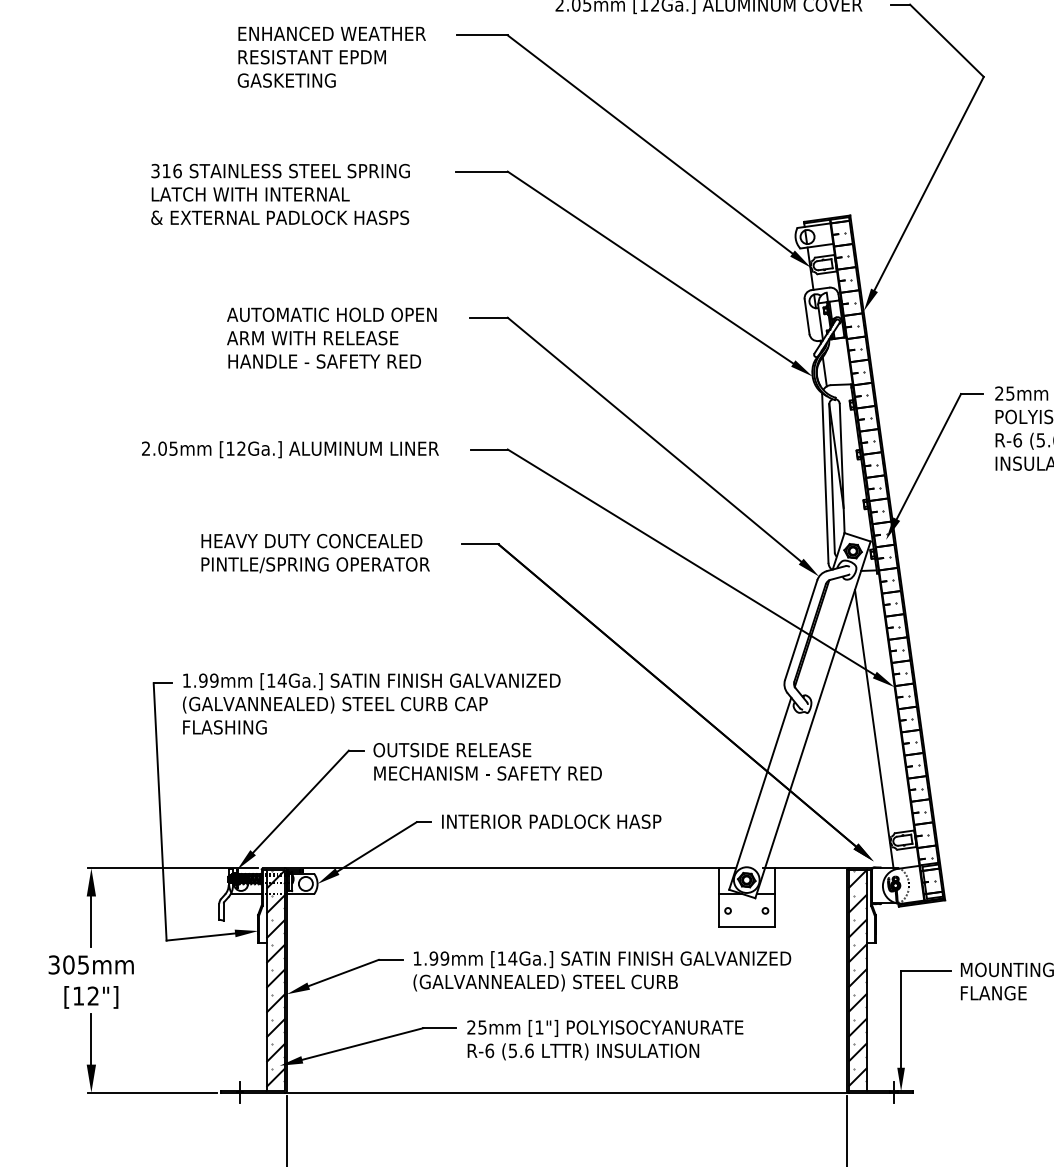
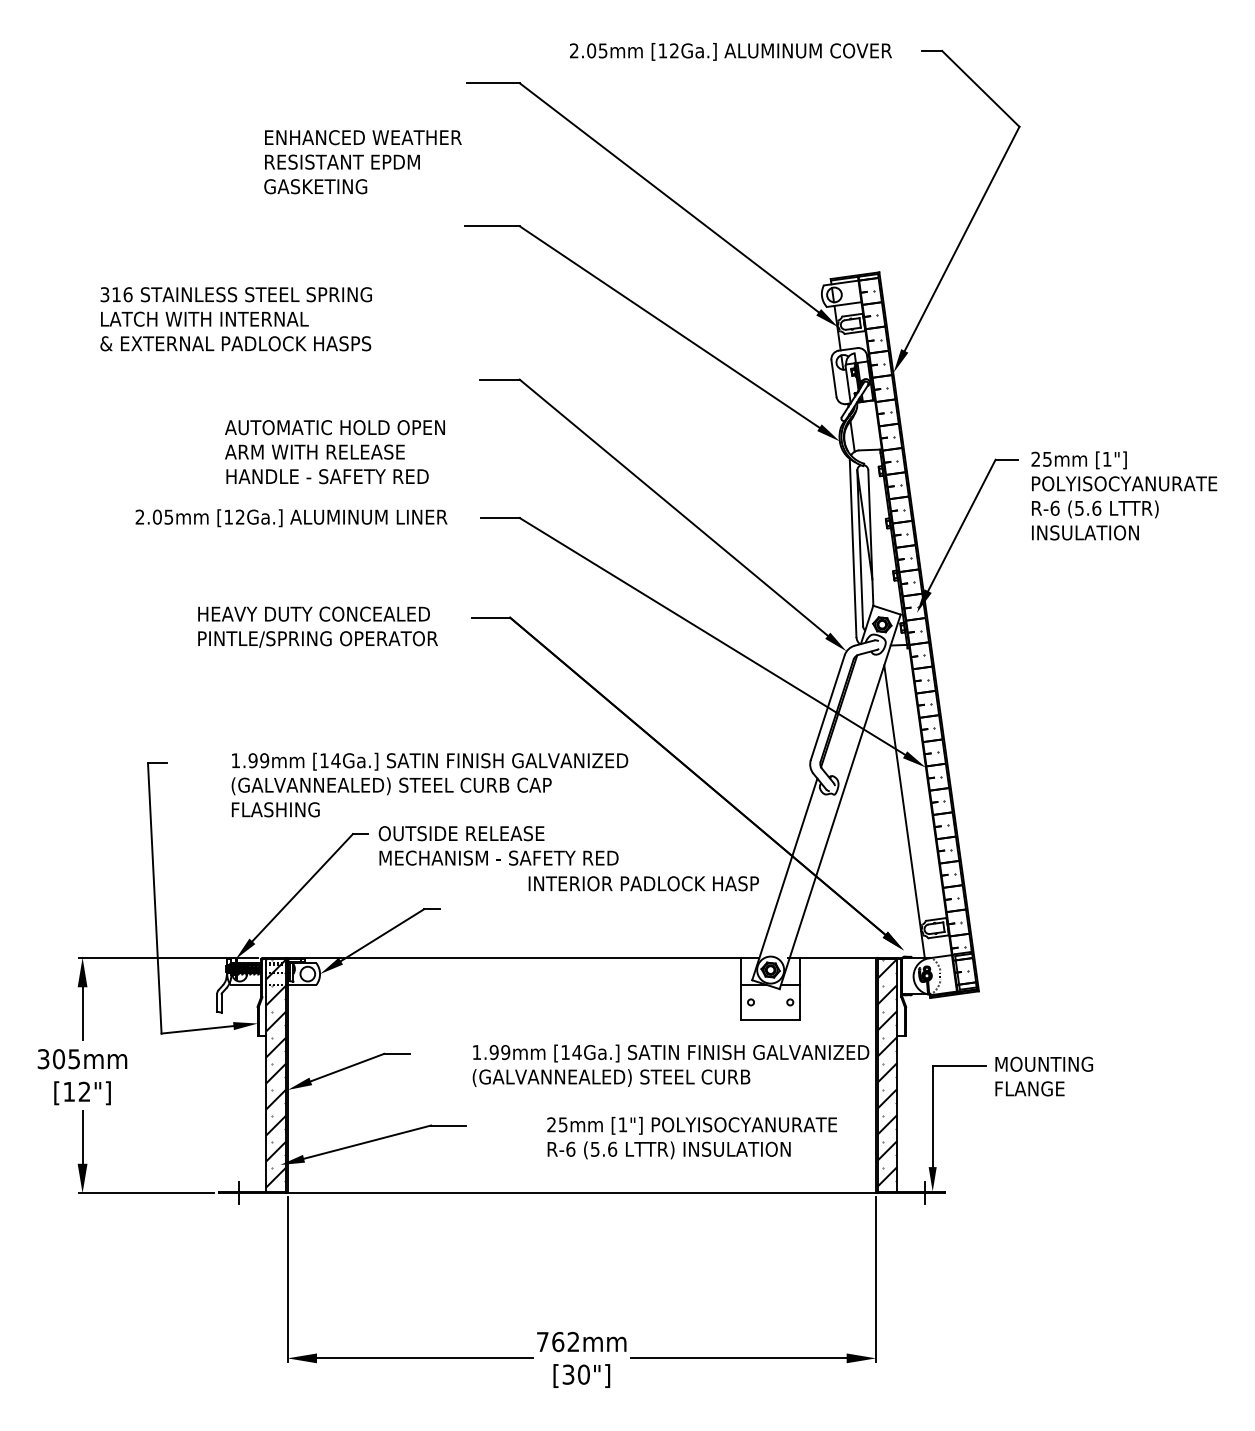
text: (331, 57) -> (362, 162), moved
text: (279, 194) -> (235, 319), moved
text: (331, 338) -> (334, 452), moved
text: (371, 703) -> (429, 784), moved
text: (551, 821) -> (643, 883), moved
text: (601, 970) -> (670, 1065), moved
text: (604, 1039) -> (691, 1137), moved

